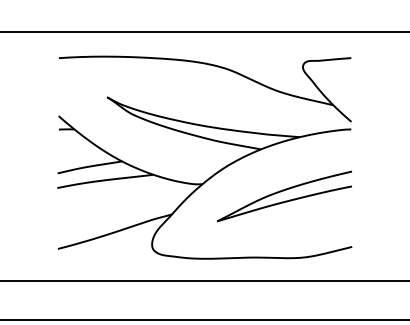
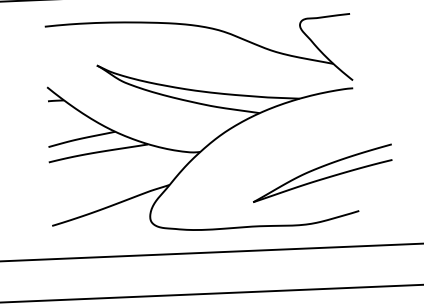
part: (283, 196) -> (321, 173), moved

